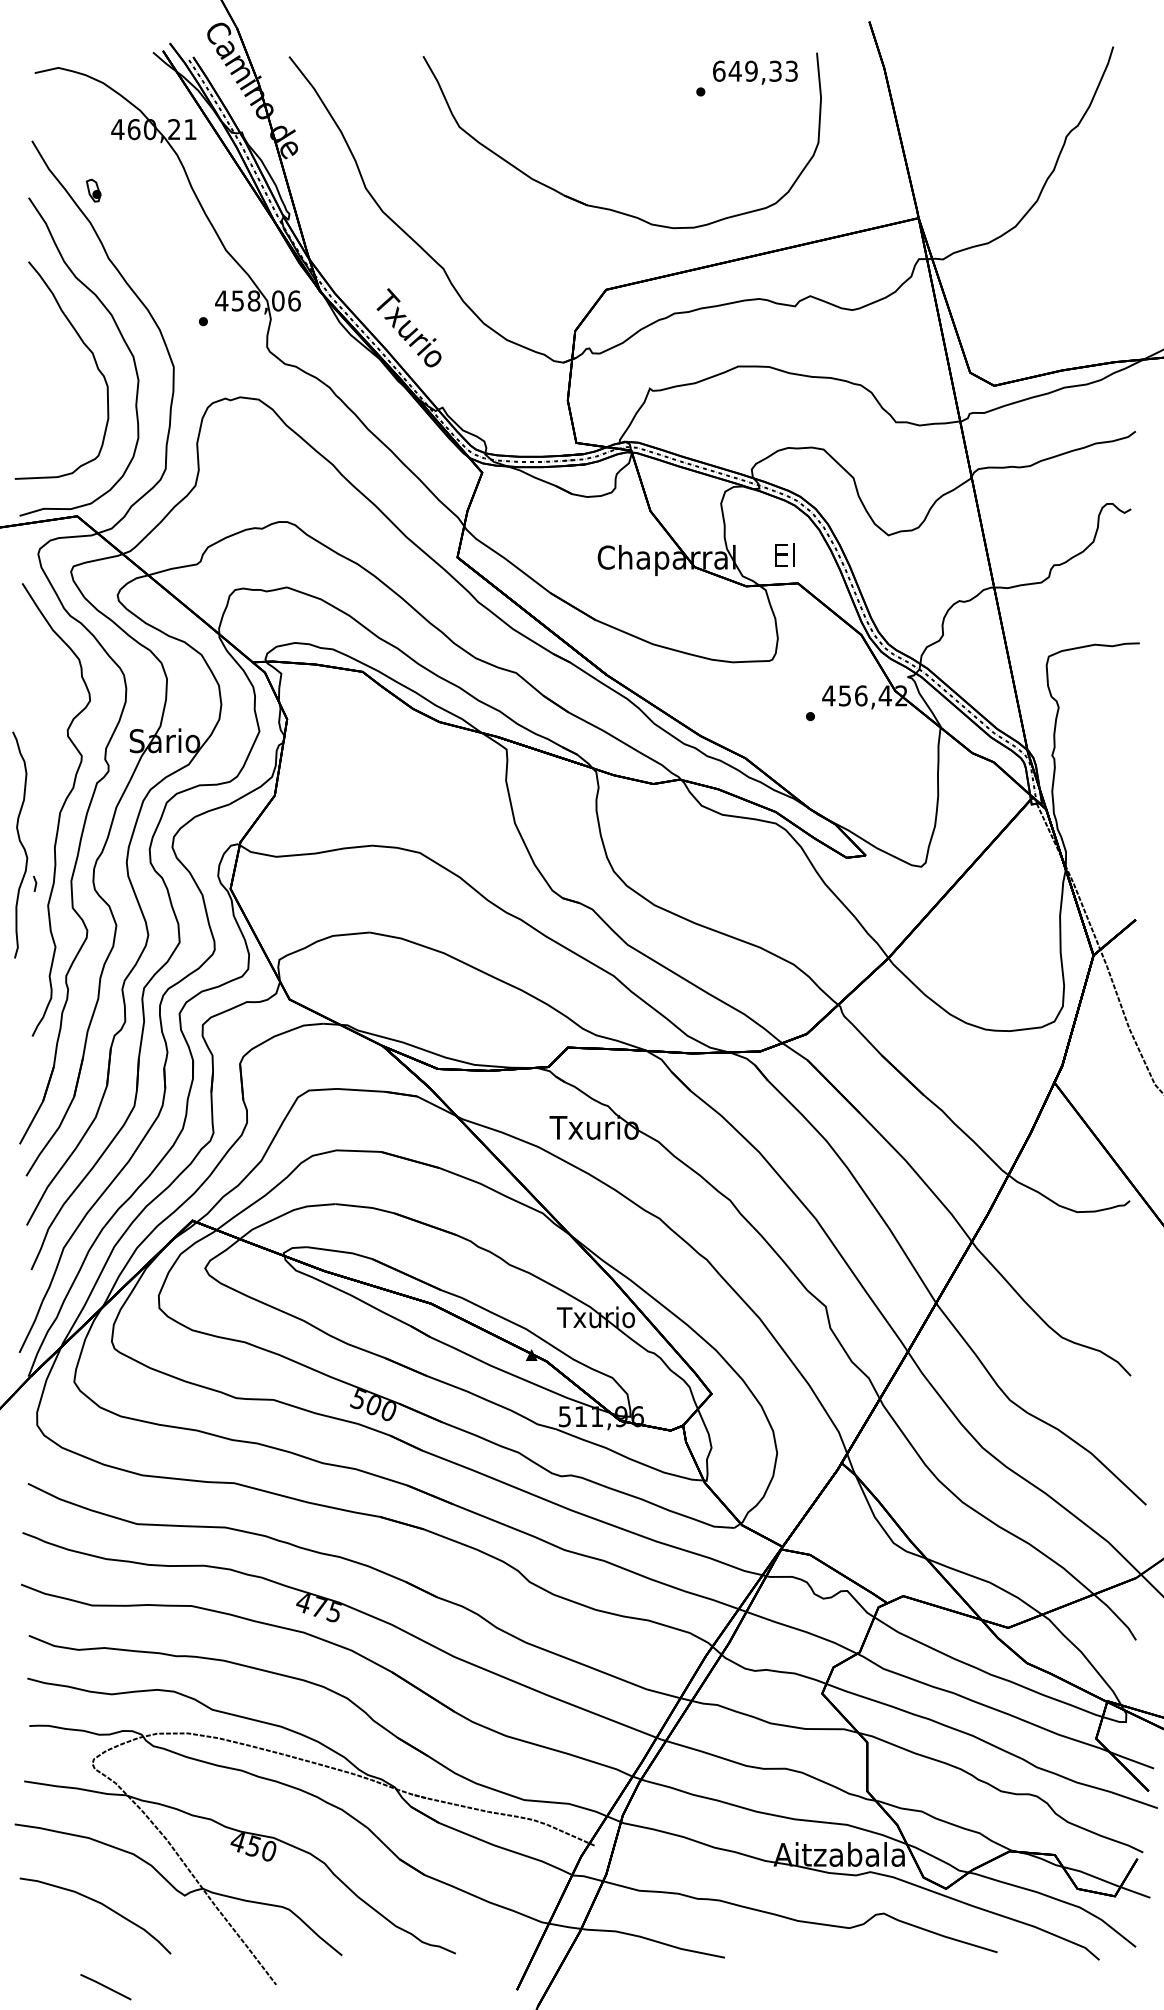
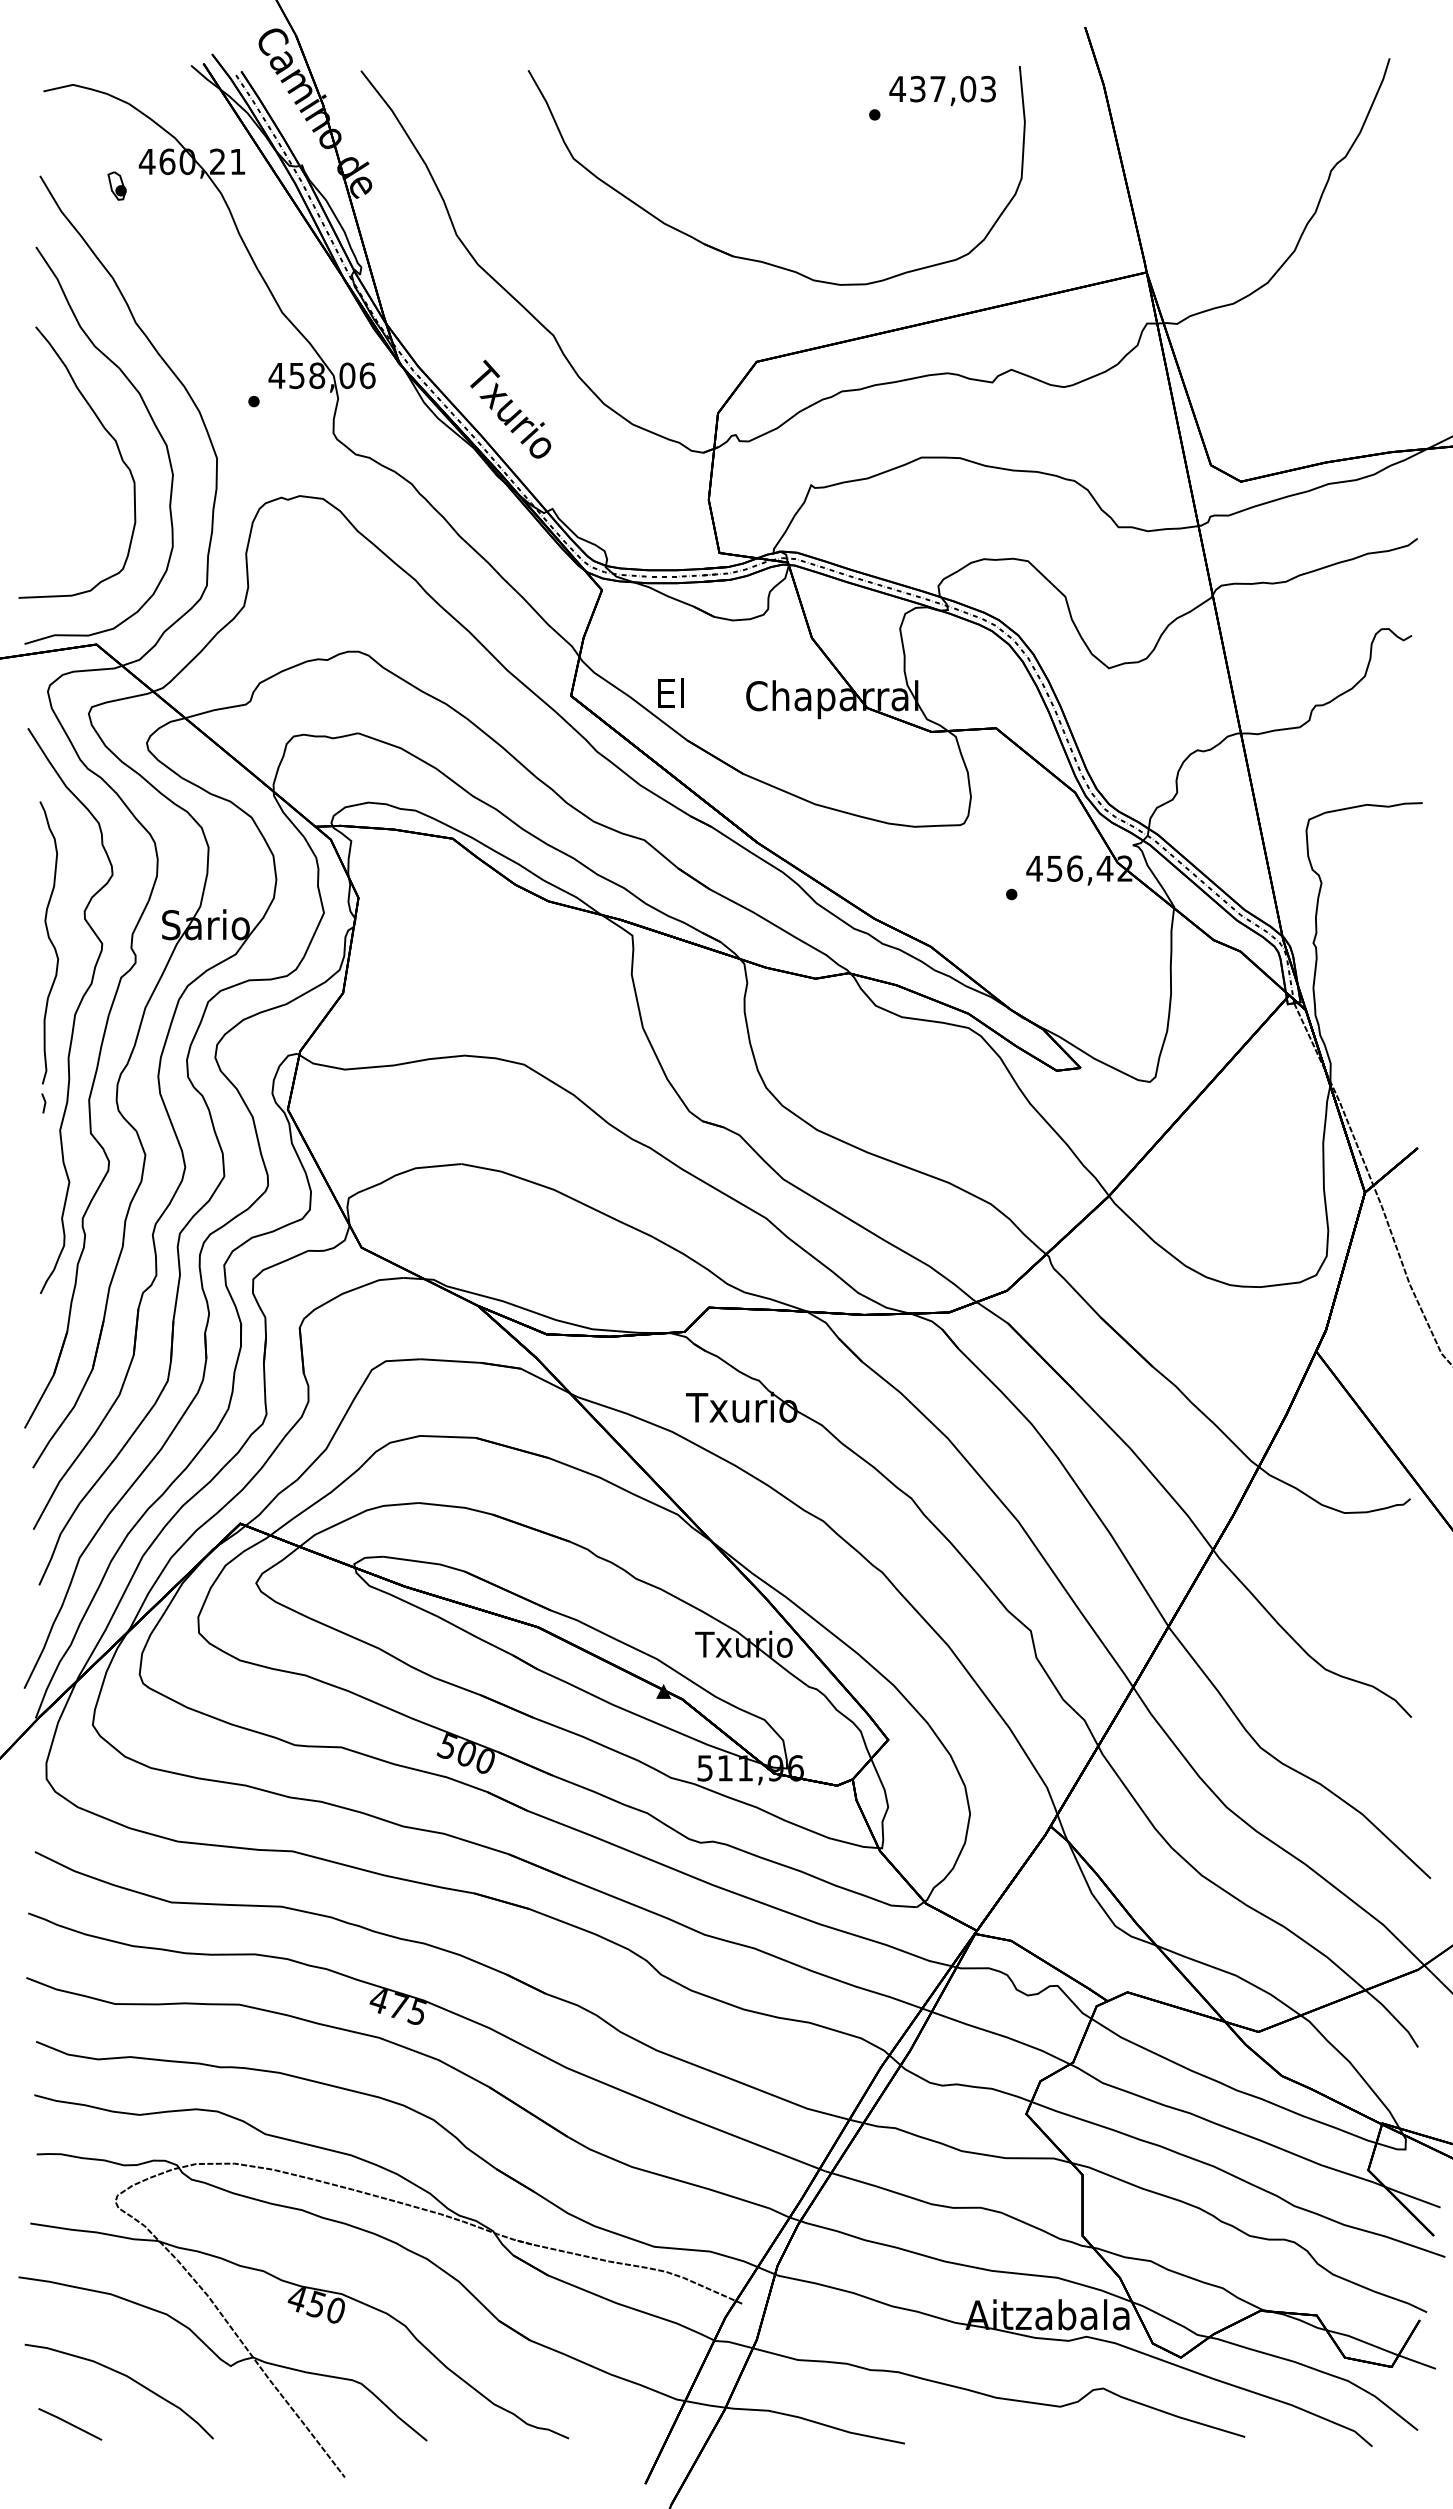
text: (747, 70) -> (932, 88), 649,33 -> 437,03
part: (93, 190) -> (116, 185), moved
text: (784, 554) -> (670, 692), moved
curve: (21, 844) -> (50, 942), moved
line: (106, 1987) -> (70, 2424), moved

